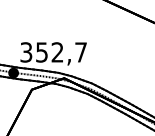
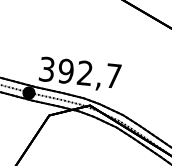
text: (41, 52) -> (65, 71), 352,7 -> 392,7

